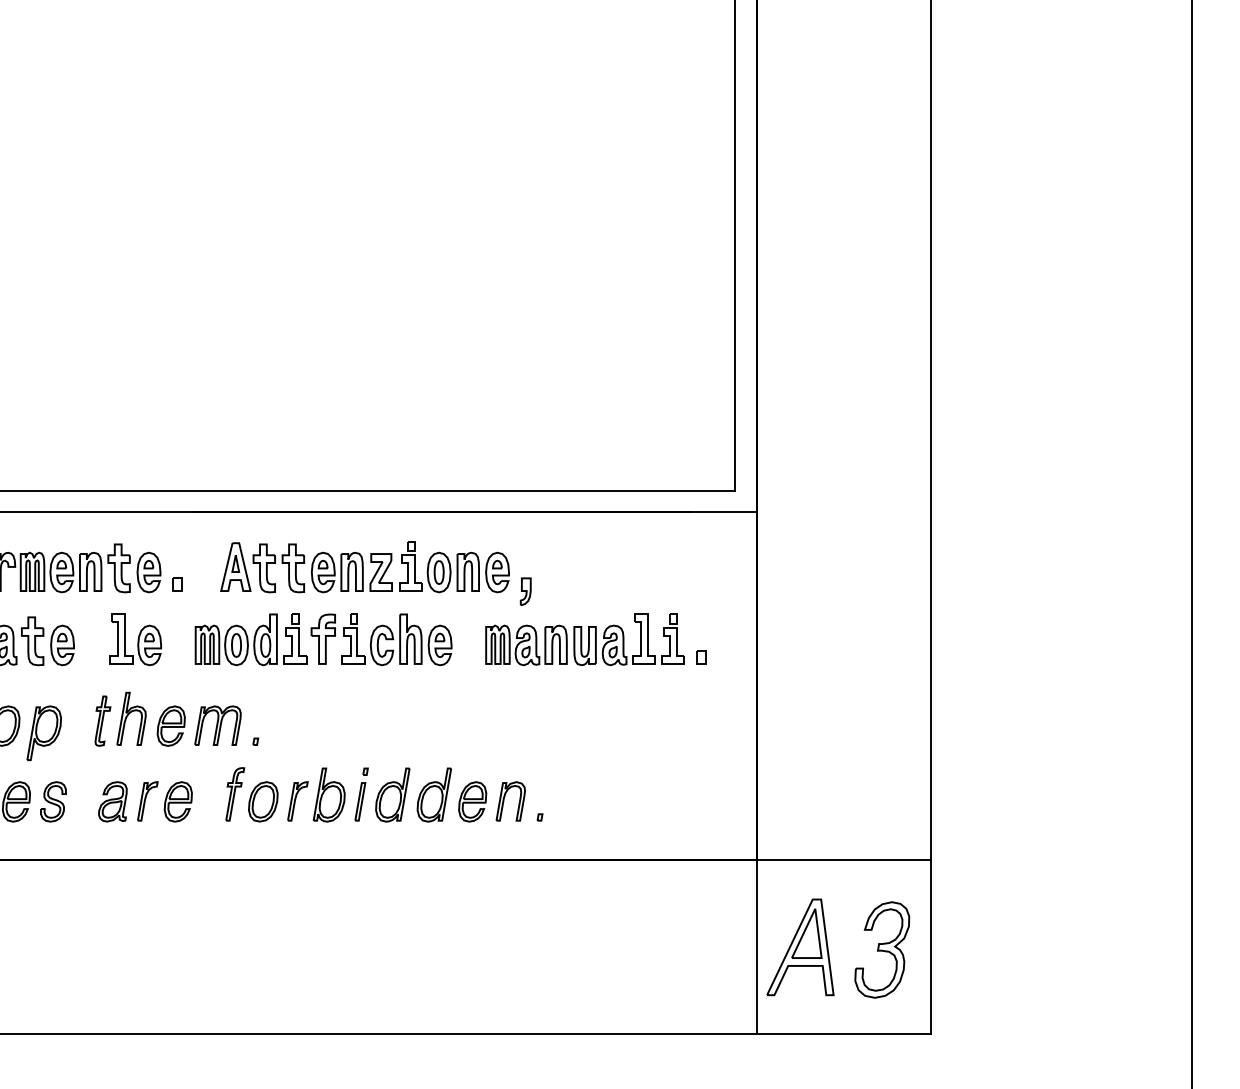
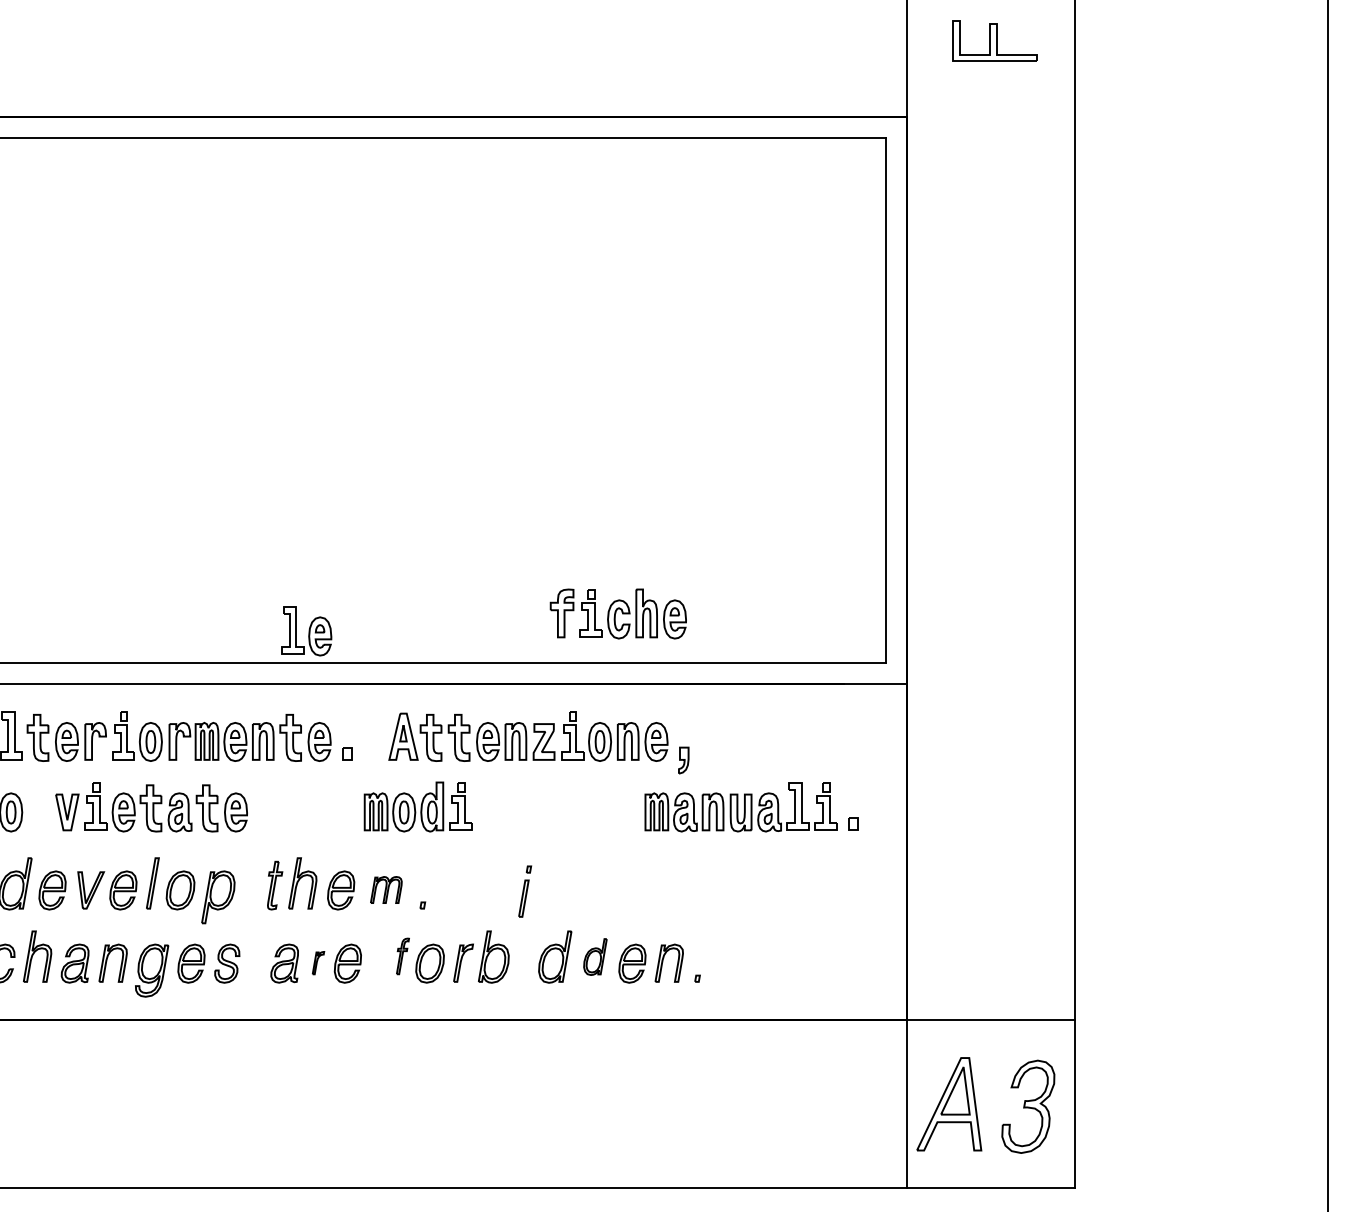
part: (380, 639) -> (617, 613), moved
part: (135, 640) -> (306, 631), moved
part: (218, 725) -> (386, 889), size x0.7
part: (234, 794) -> (402, 956), size x0.7
part: (362, 794) -> (525, 891), moved
part: (434, 794) -> (595, 956), size x0.7
part: (147, 800) -> (318, 962), size x0.6

